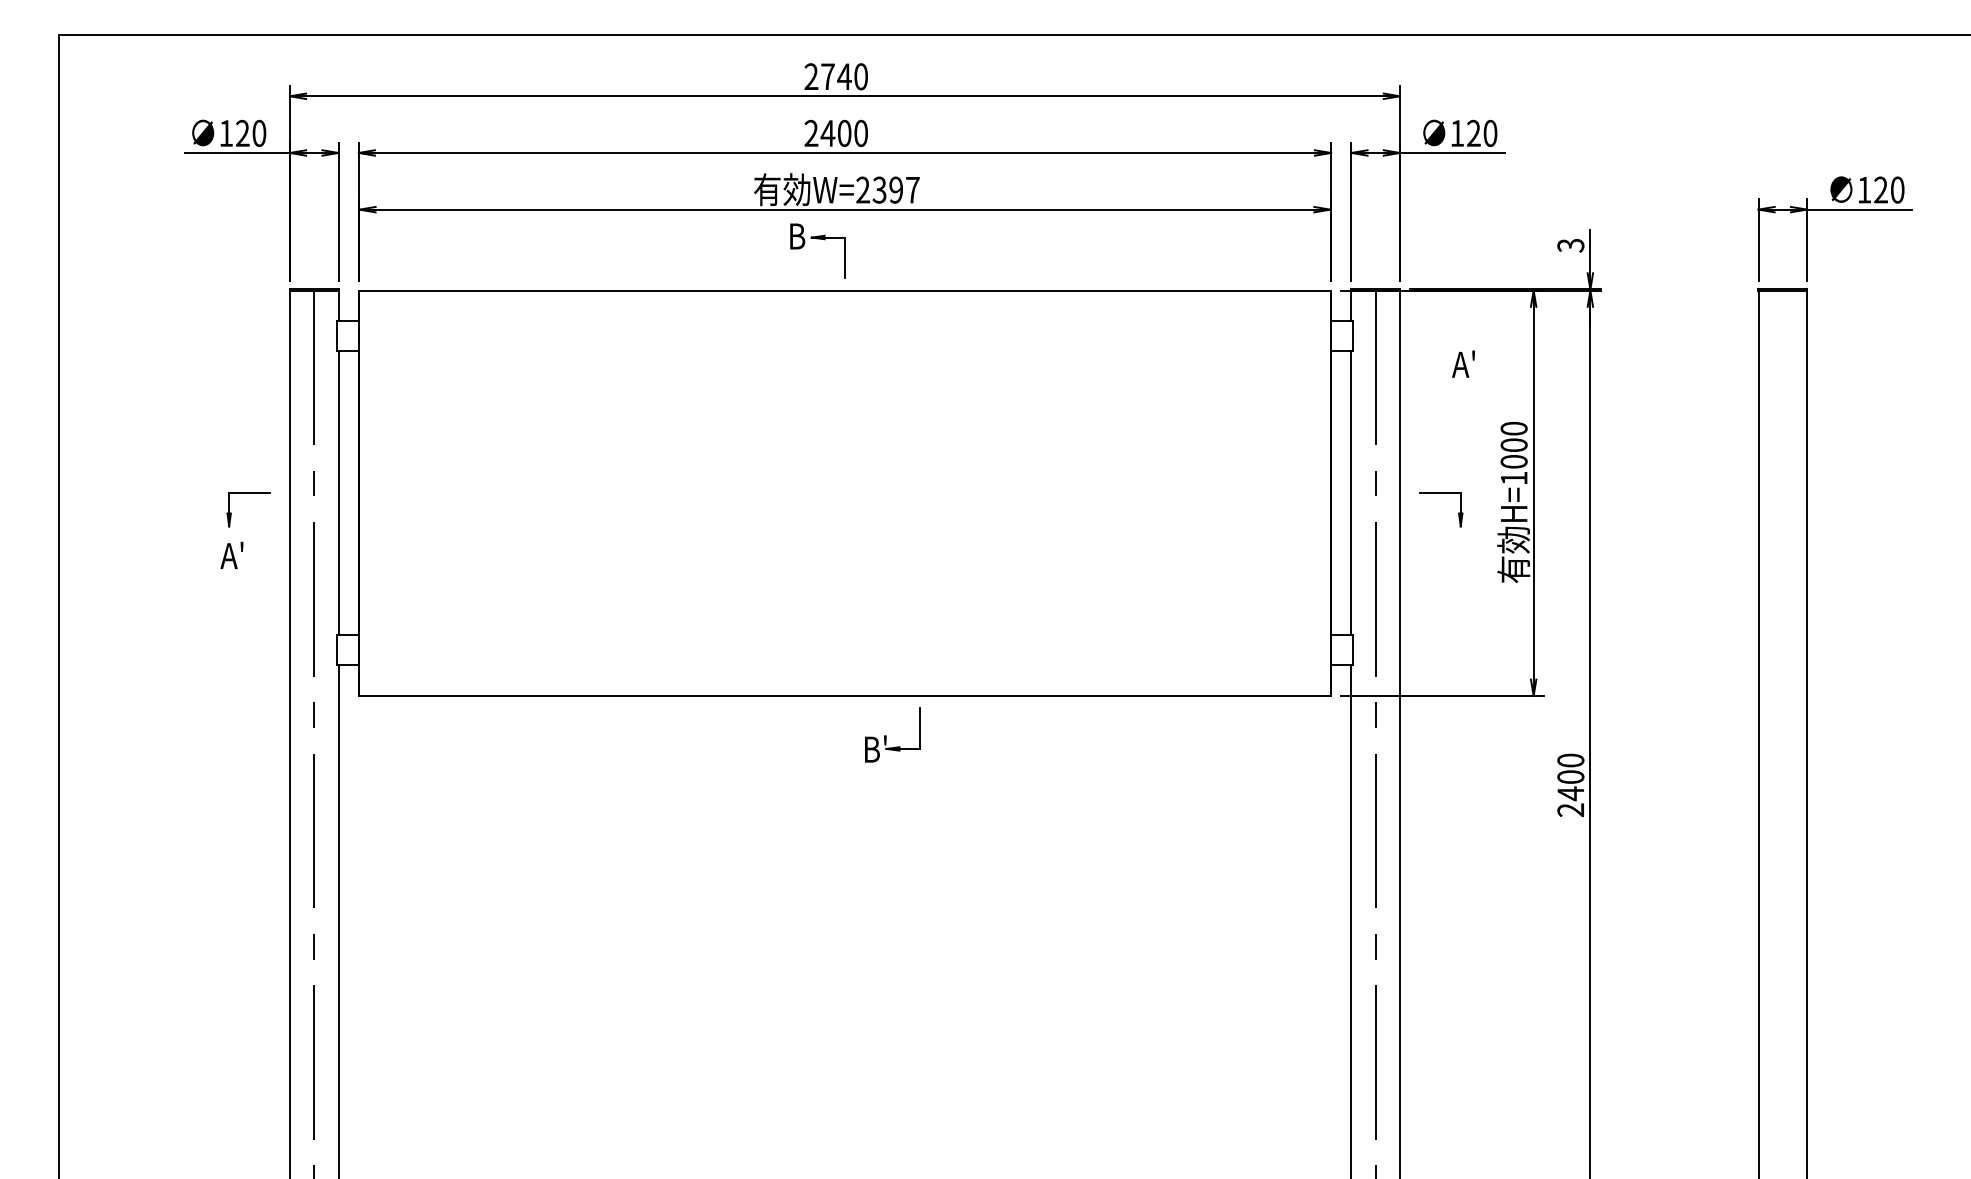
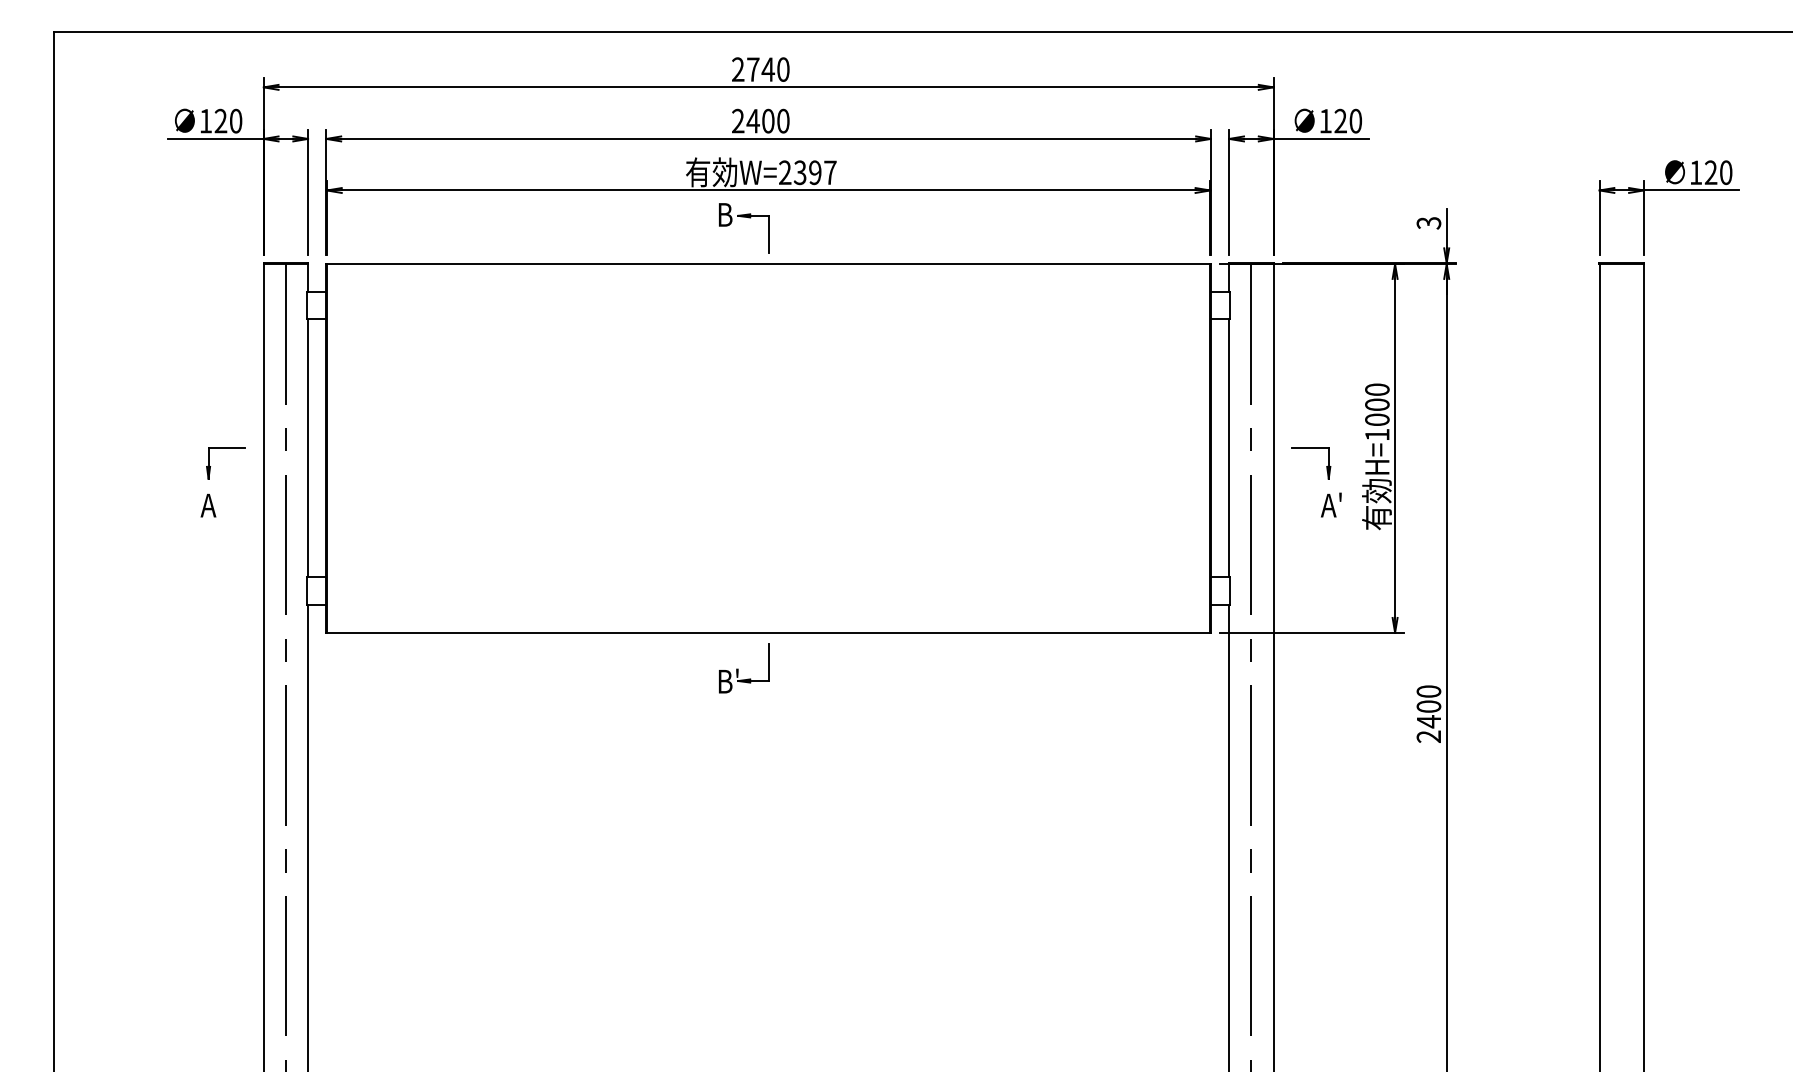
text: (1463, 363) -> (1331, 504), moved
text: (242, 546) -> (220, 496), A' -> A
part: (893, 735) -> (744, 668), moved

